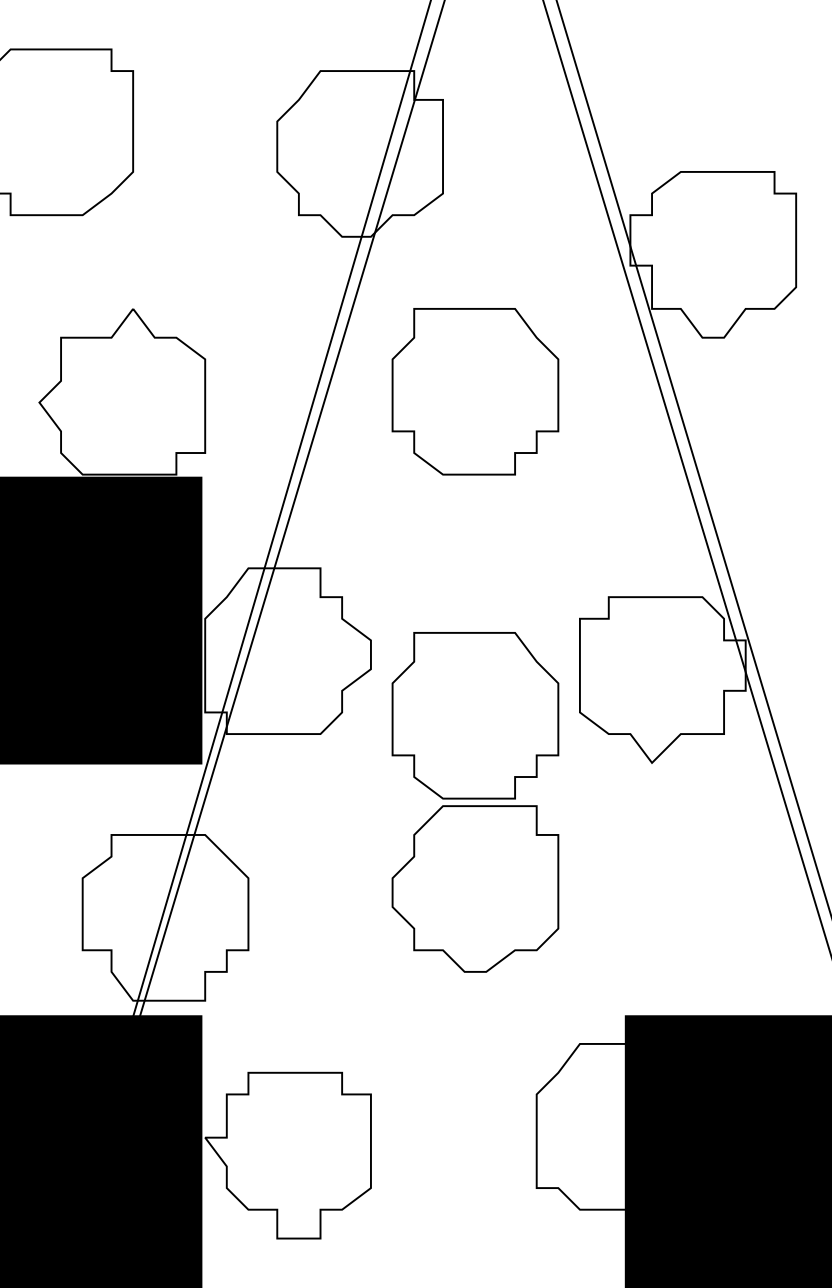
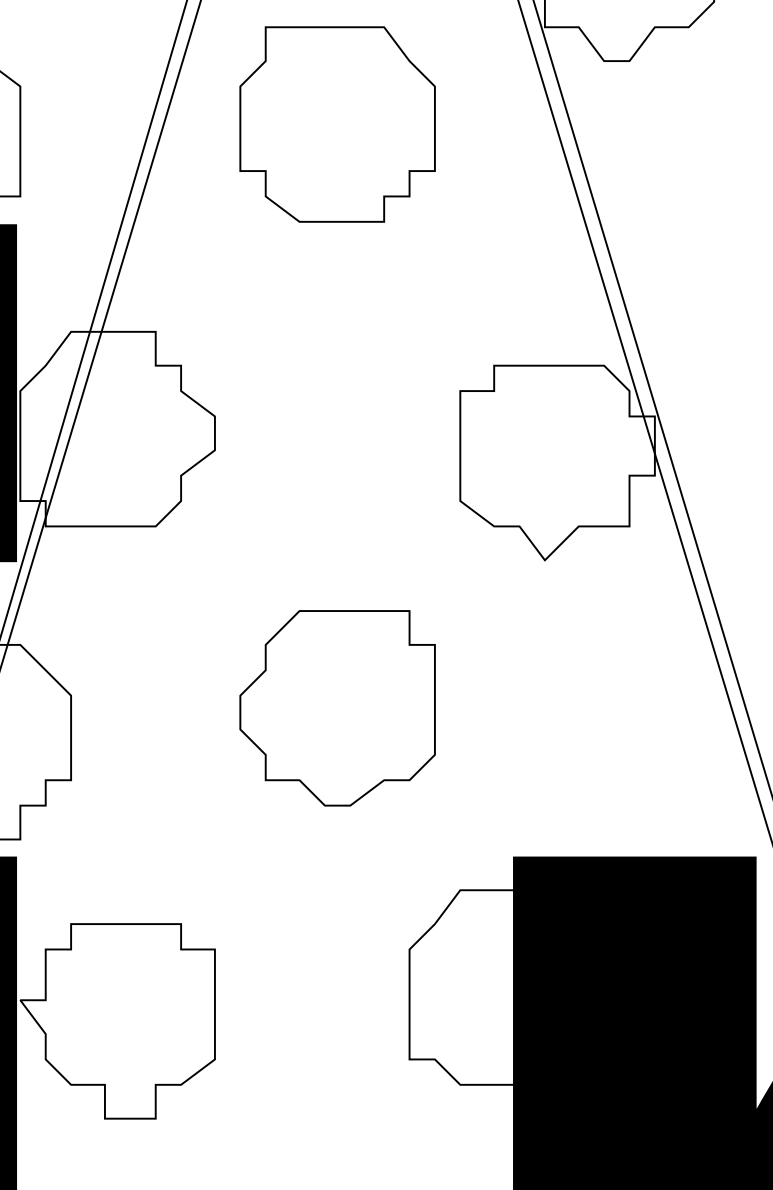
part: (475, 715) -> (337, 504), removed

